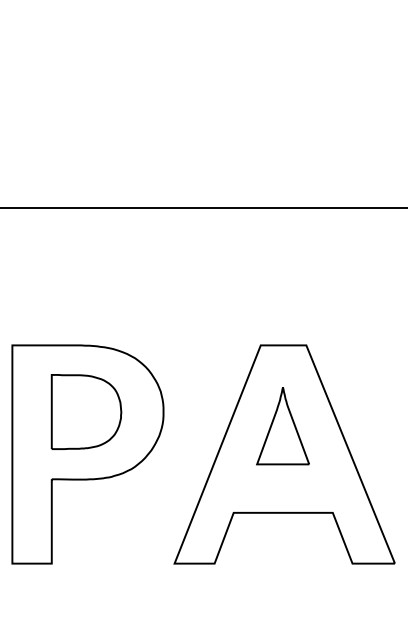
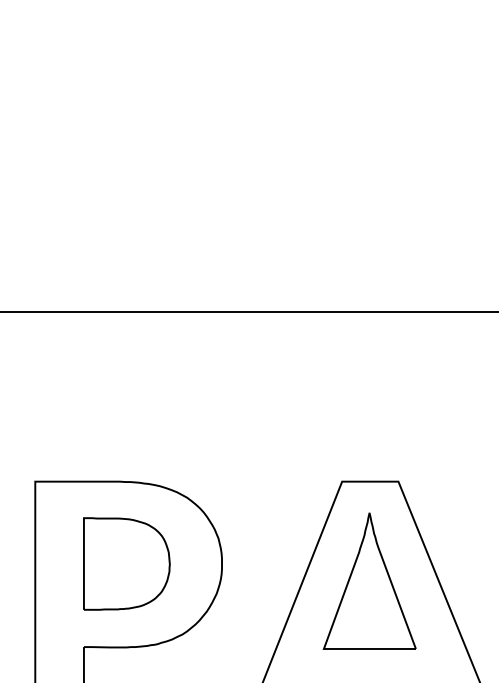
part: (282, 425) -> (368, 580), size x1.43

